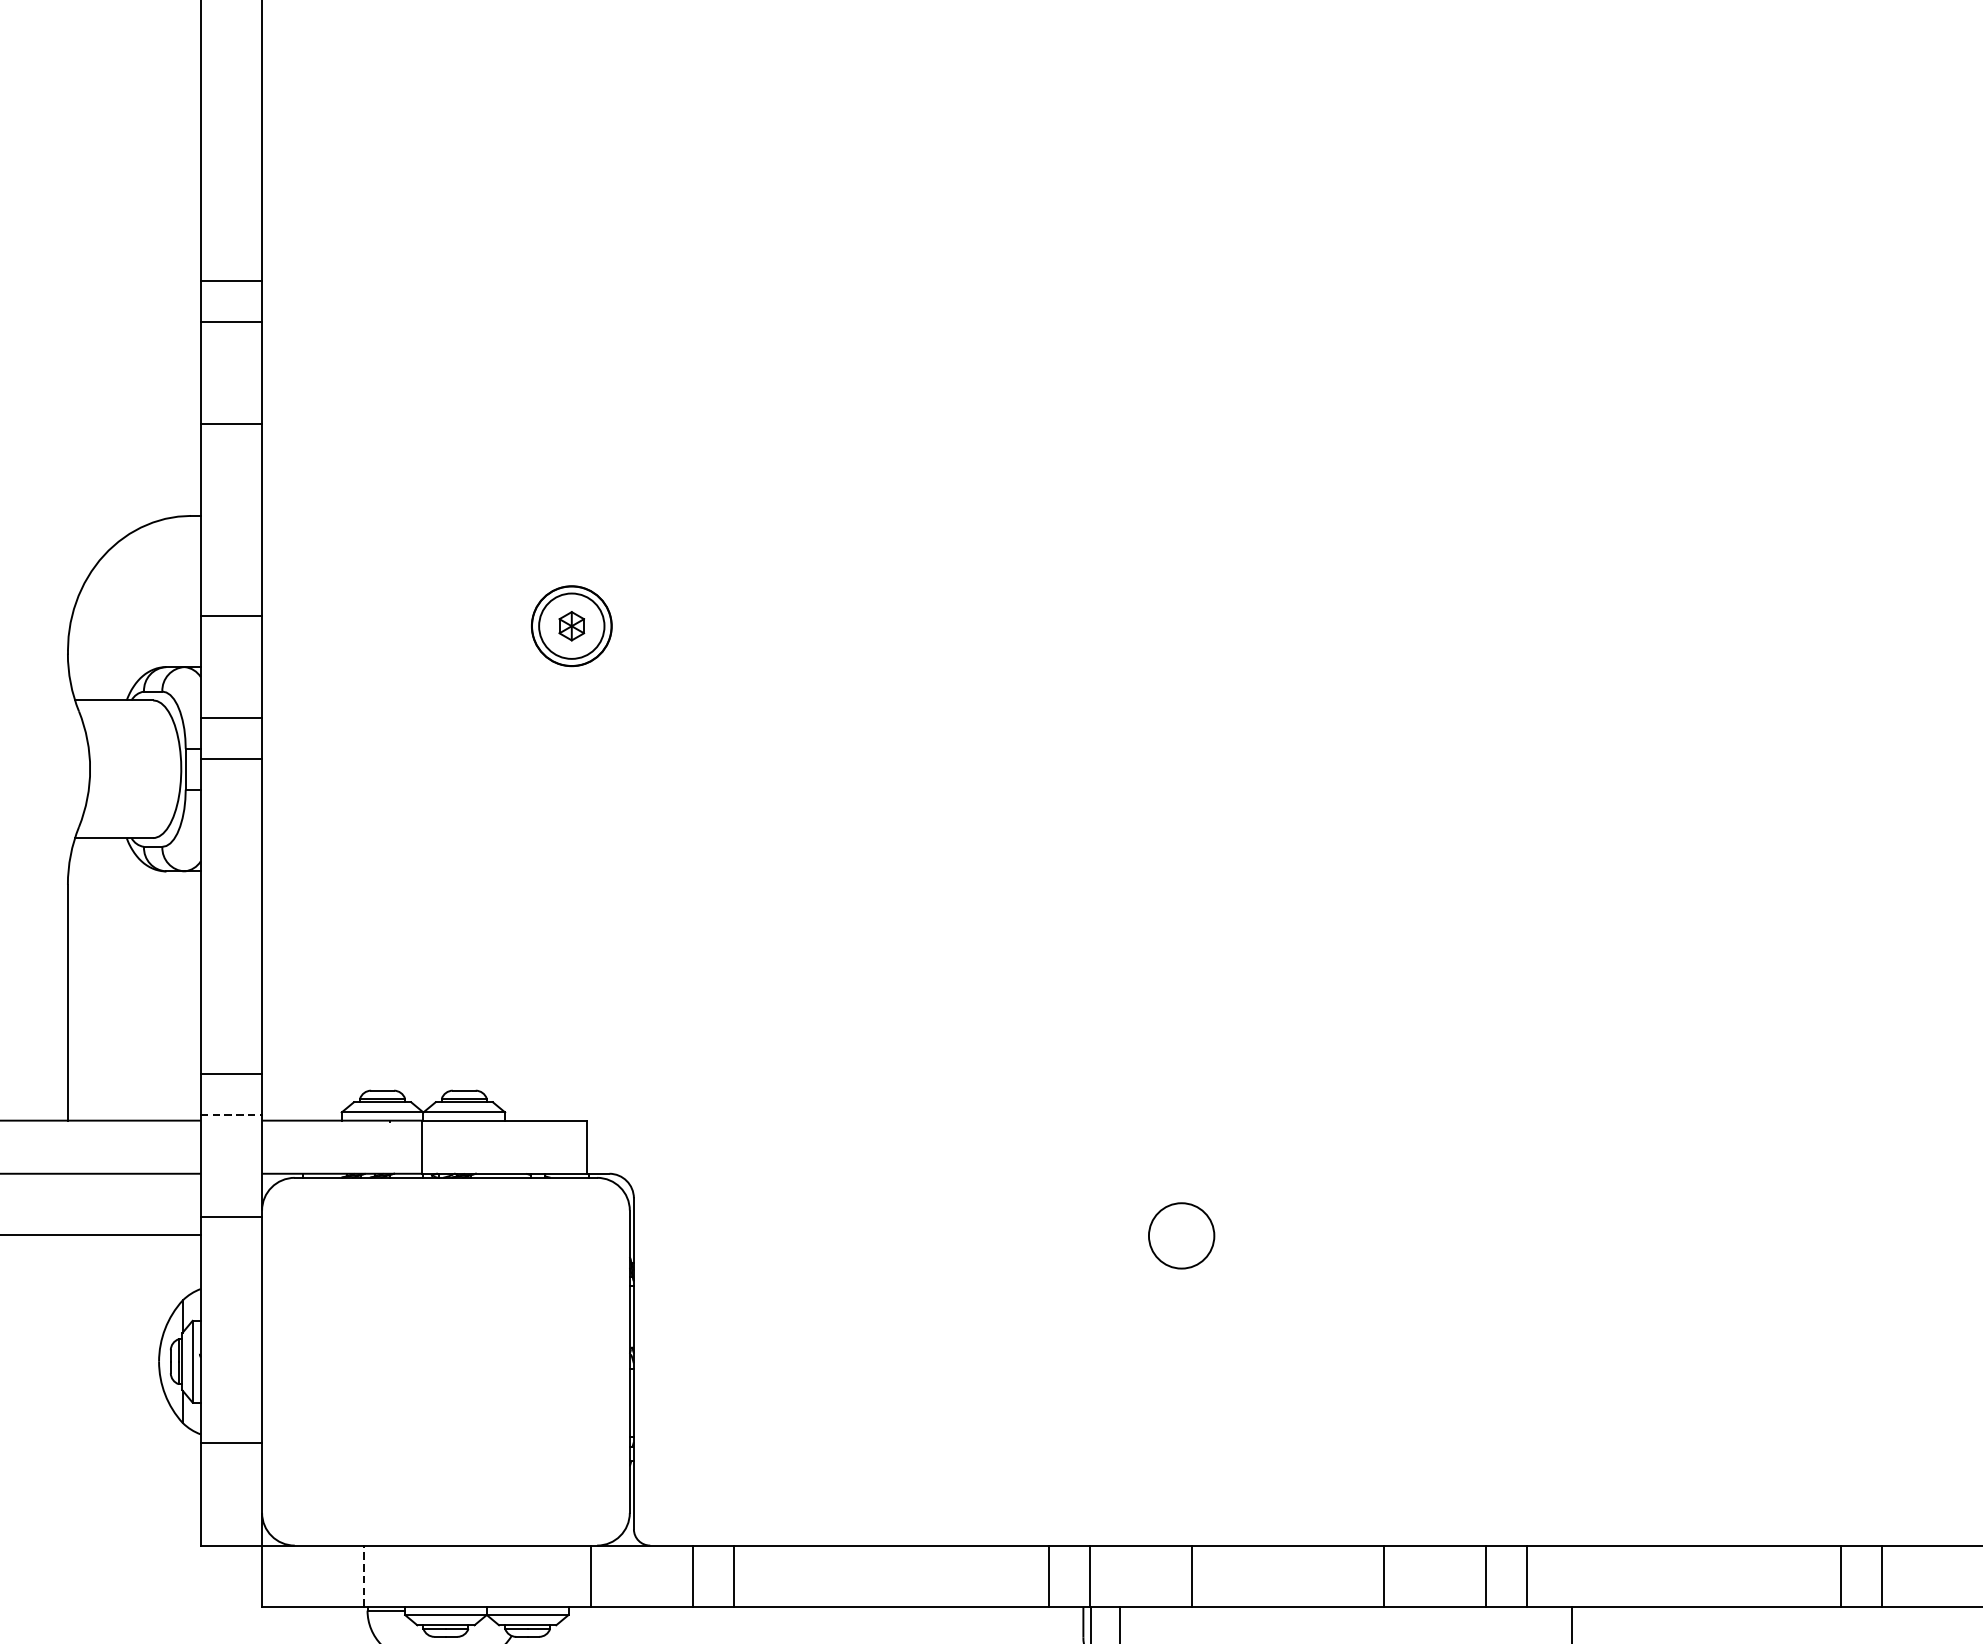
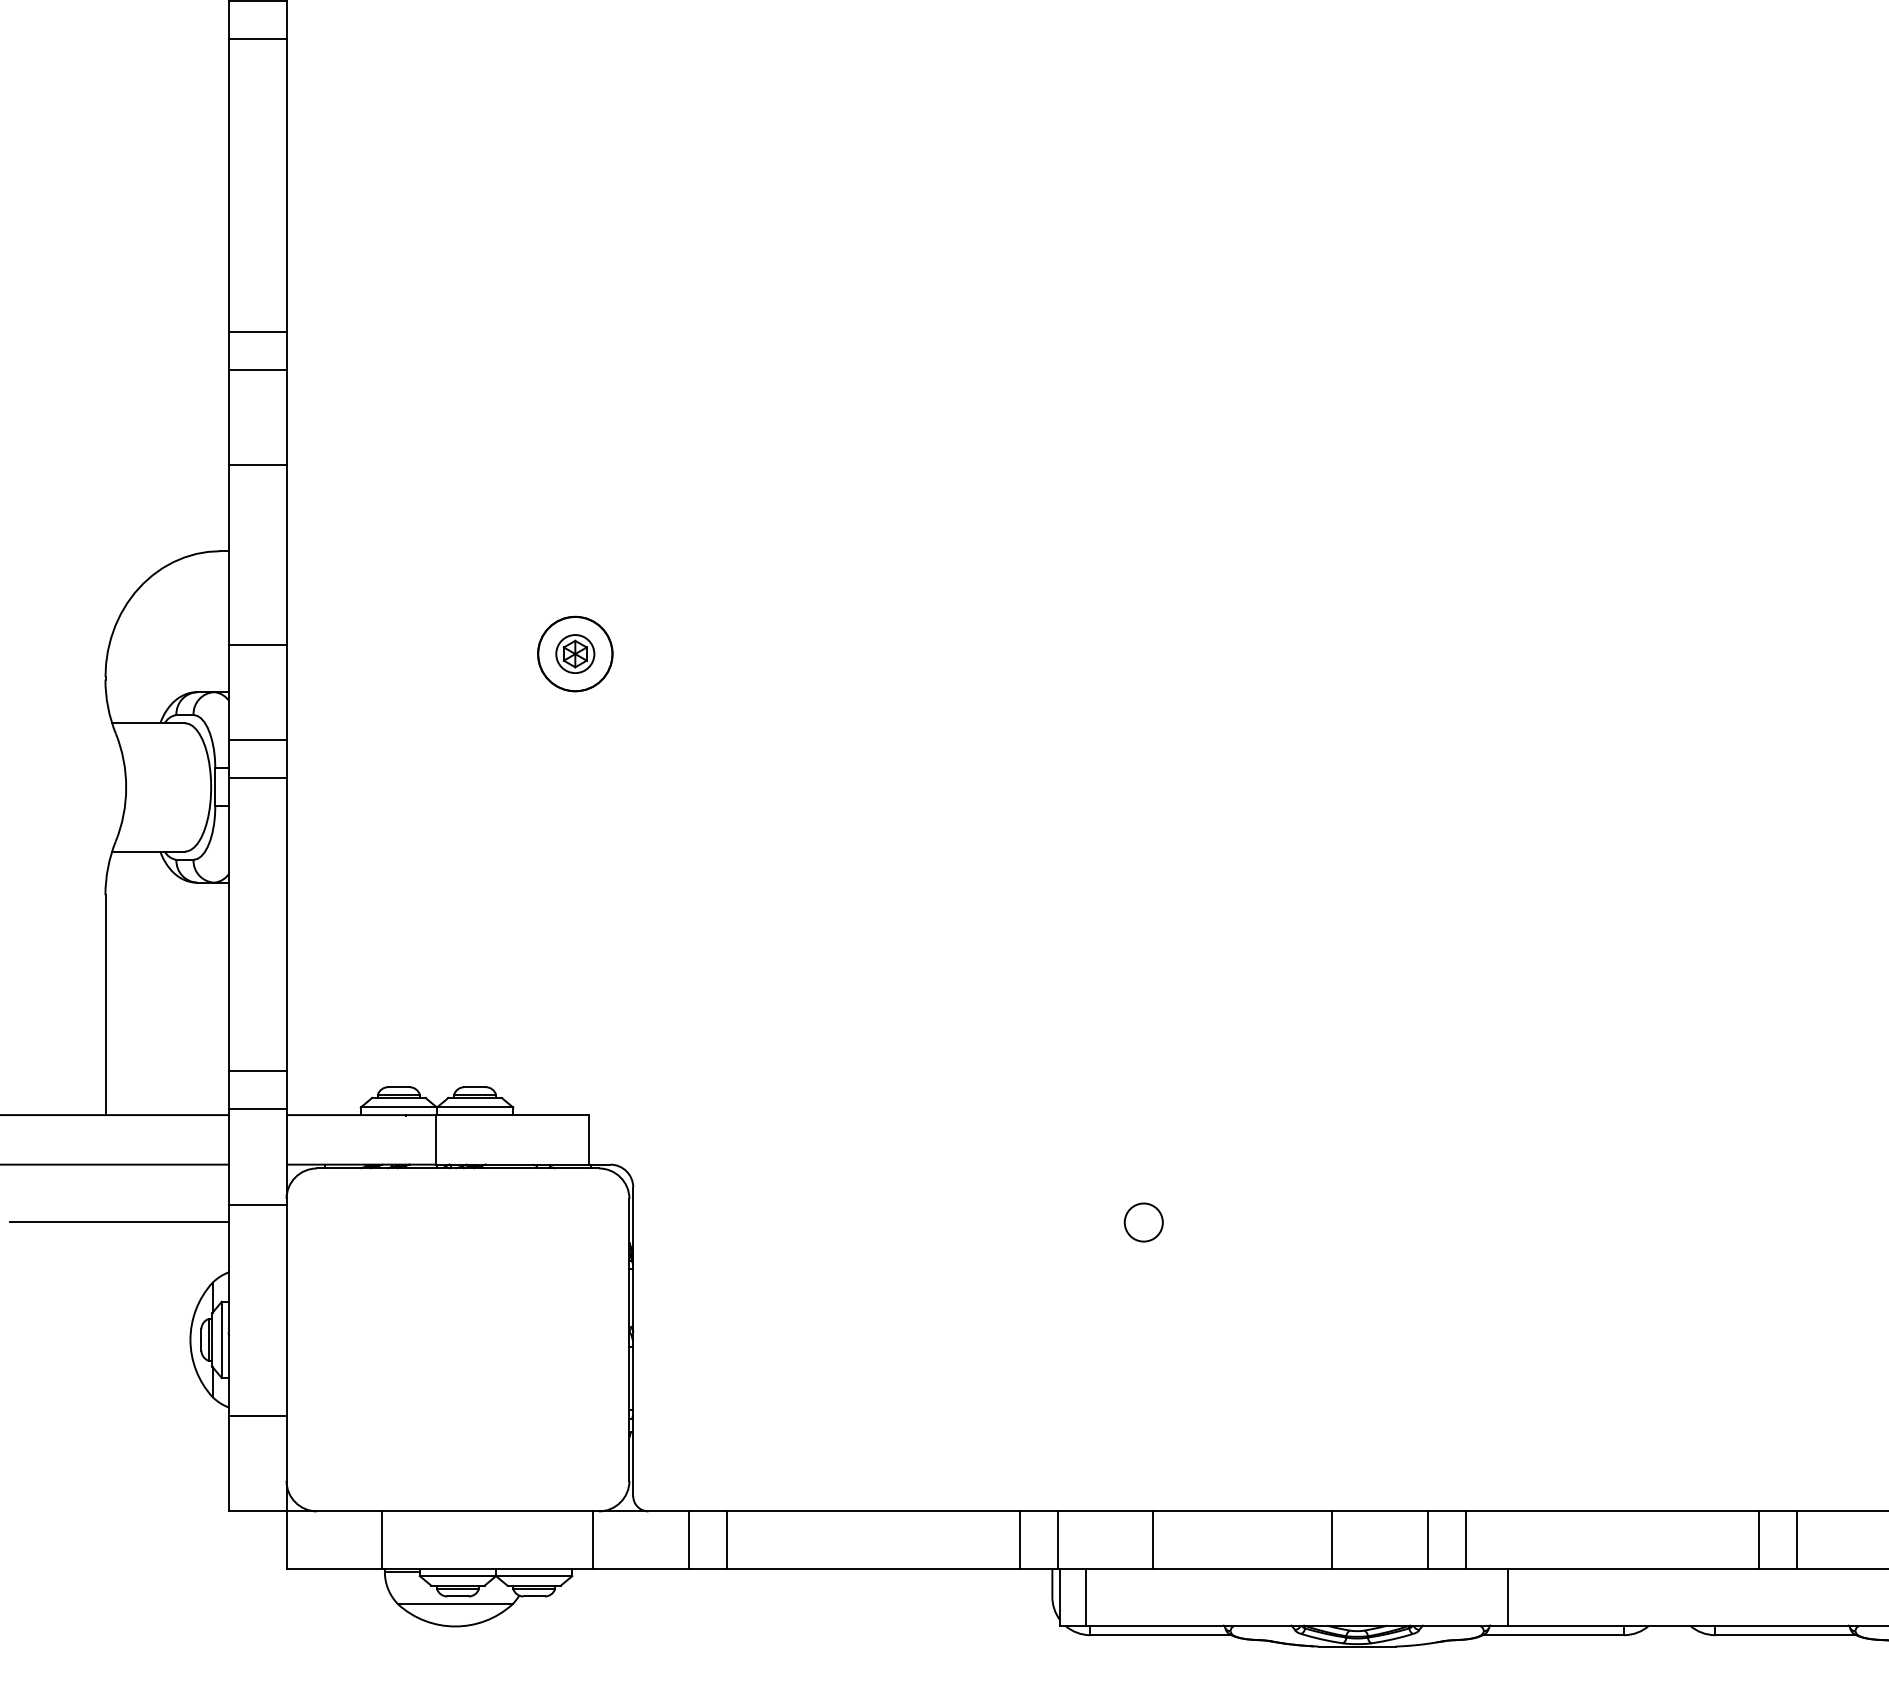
circle: (571, 626) -> (575, 654), size x0.62
line: (230, 1114) -> (257, 1109), dashed -> solid
circle: (1181, 1235) -> (1143, 1222), size x0.62
line: (363, 1575) -> (381, 1539), dashed -> solid

